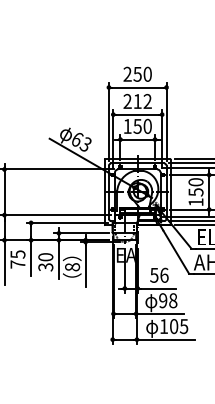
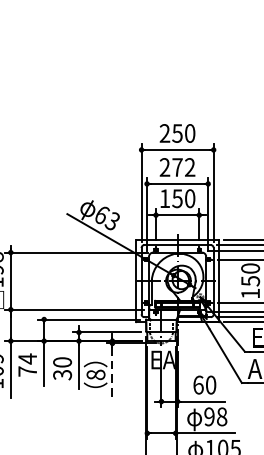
text: (137, 101) -> (177, 167), 212 -> 272
text: (17, 254) -> (27, 359), 75 -> 74
line: (85, 265) -> (112, 372), solid -> dashed
text: (159, 274) -> (204, 384), 56 -> 60

